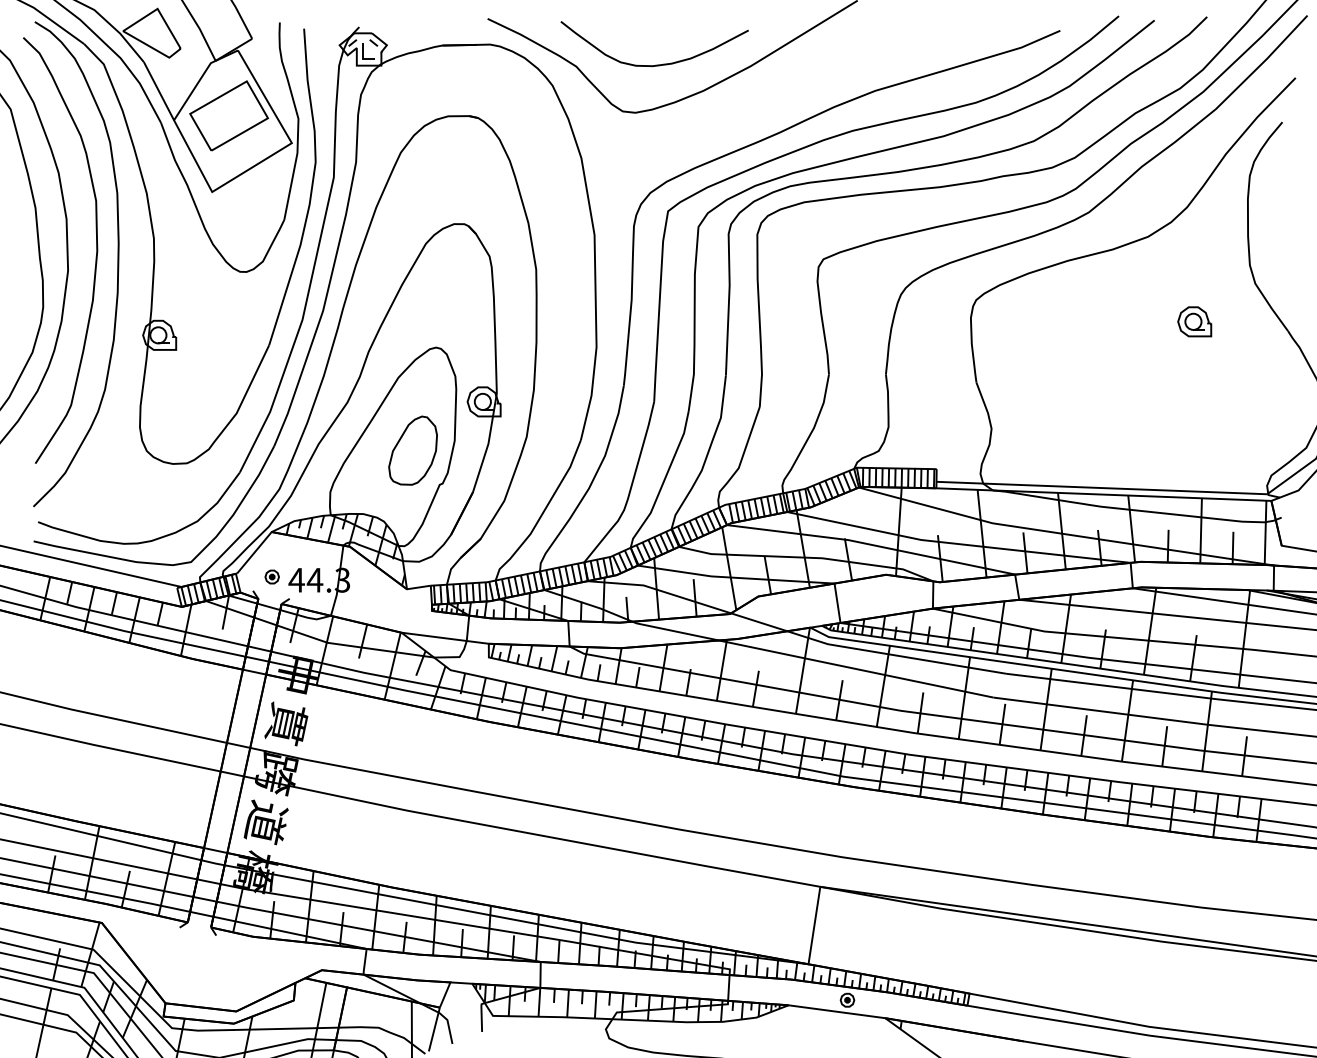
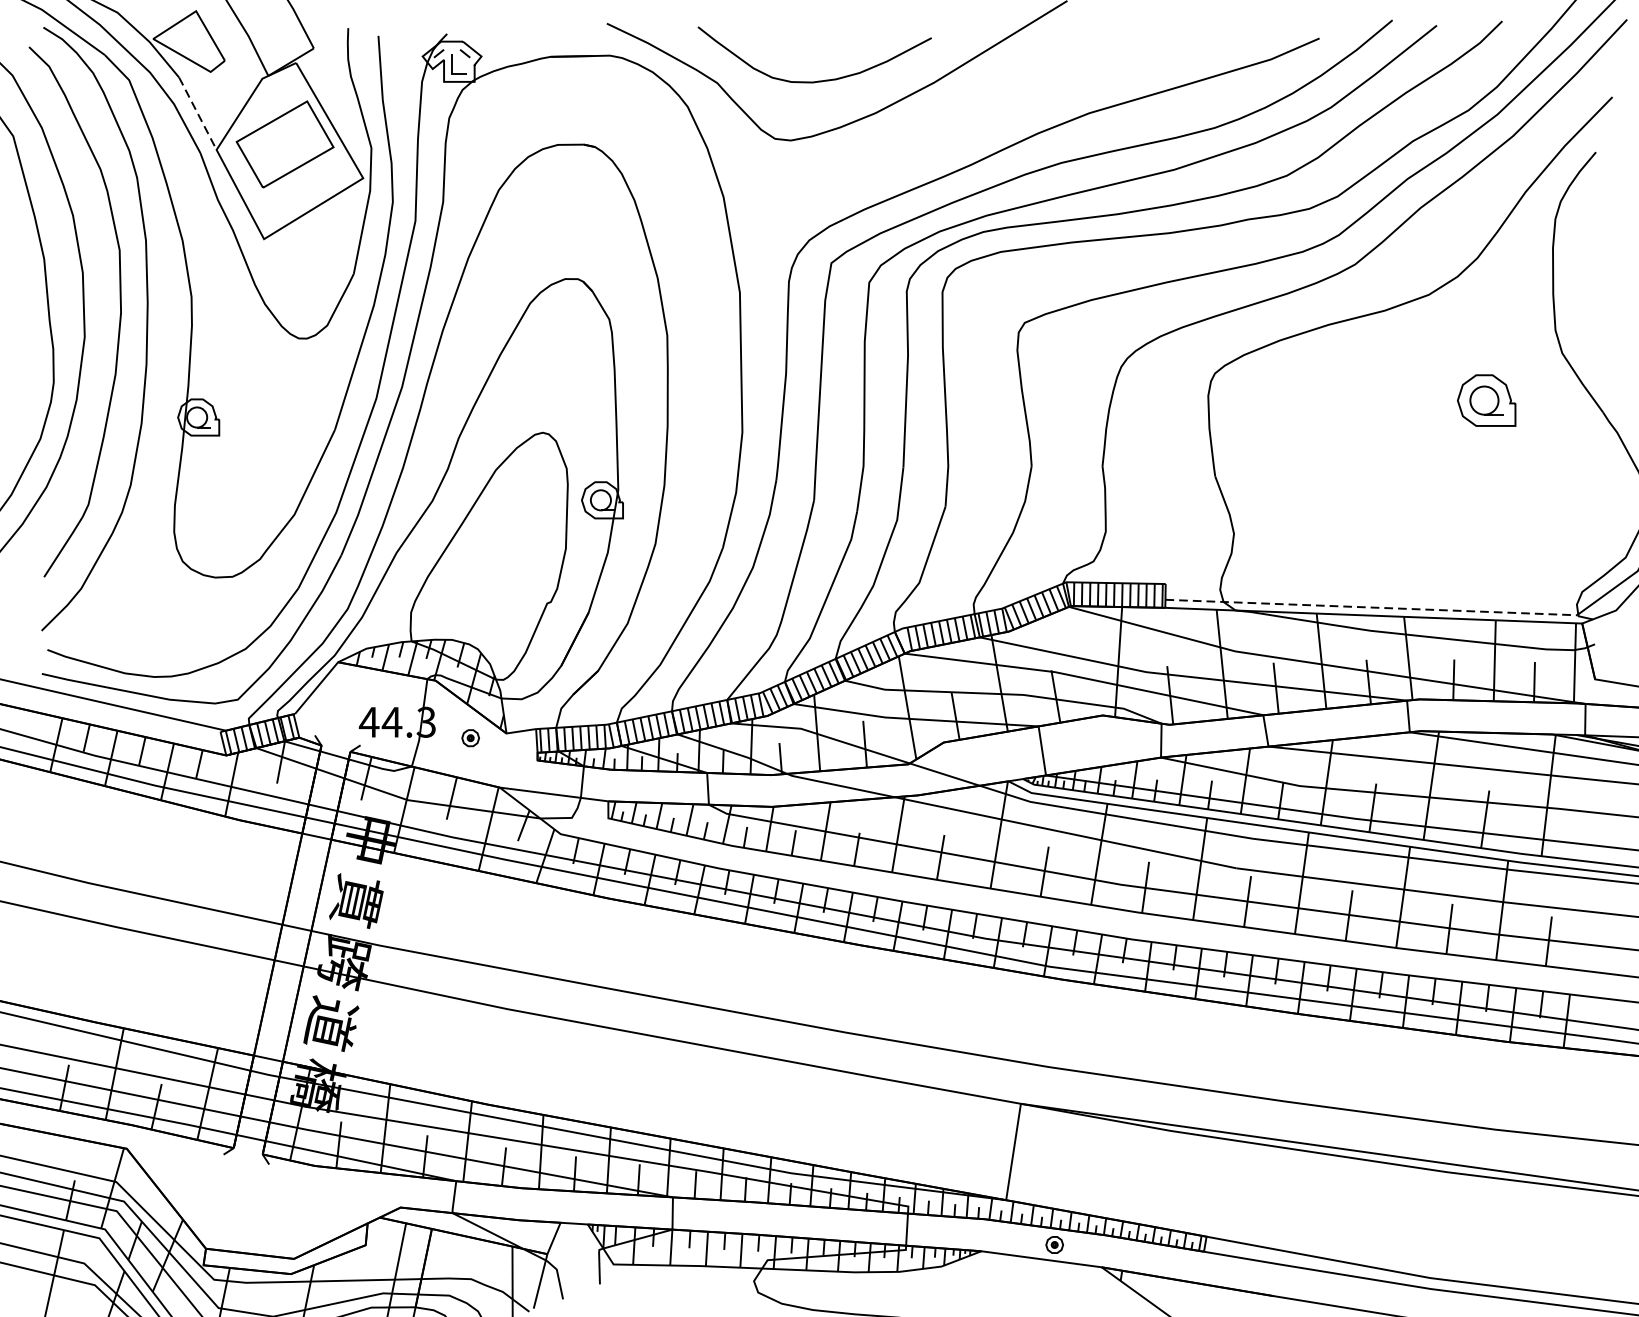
line: (159, 91) -> (198, 114), solid -> dashed
part: (1194, 321) -> (1486, 400), size x1.4
part: (412, 450) -> (513, 560), removed
line: (1101, 488) -> (1370, 608), solid -> dashed
part: (271, 576) -> (469, 737), moved

